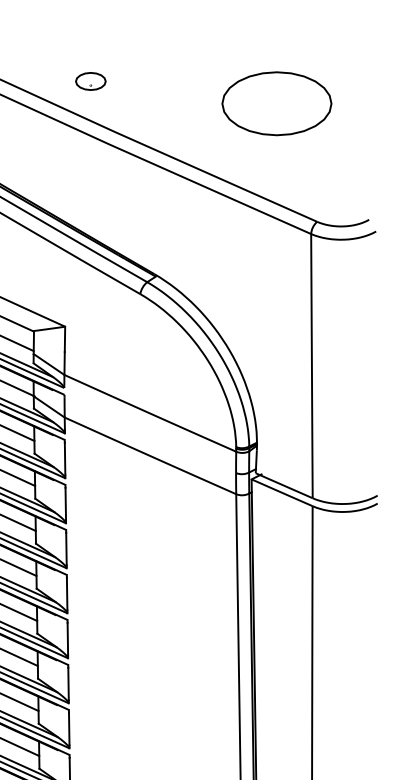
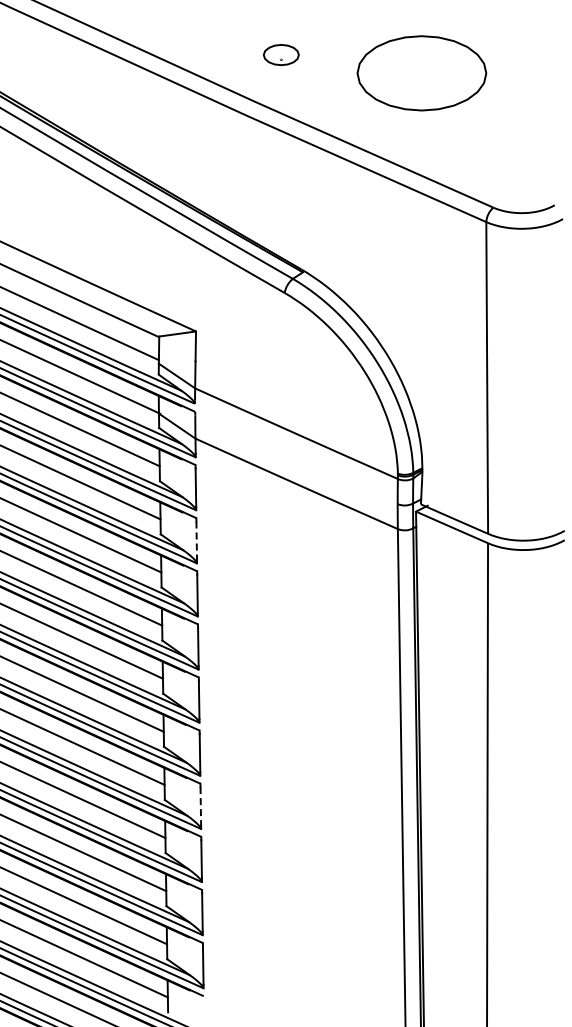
part: (91, 81) -> (281, 55), moved
part: (276, 103) -> (421, 73), moved
line: (65, 504) -> (196, 541), solid -> dashed
line: (68, 729) -> (200, 806), solid -> dashed

